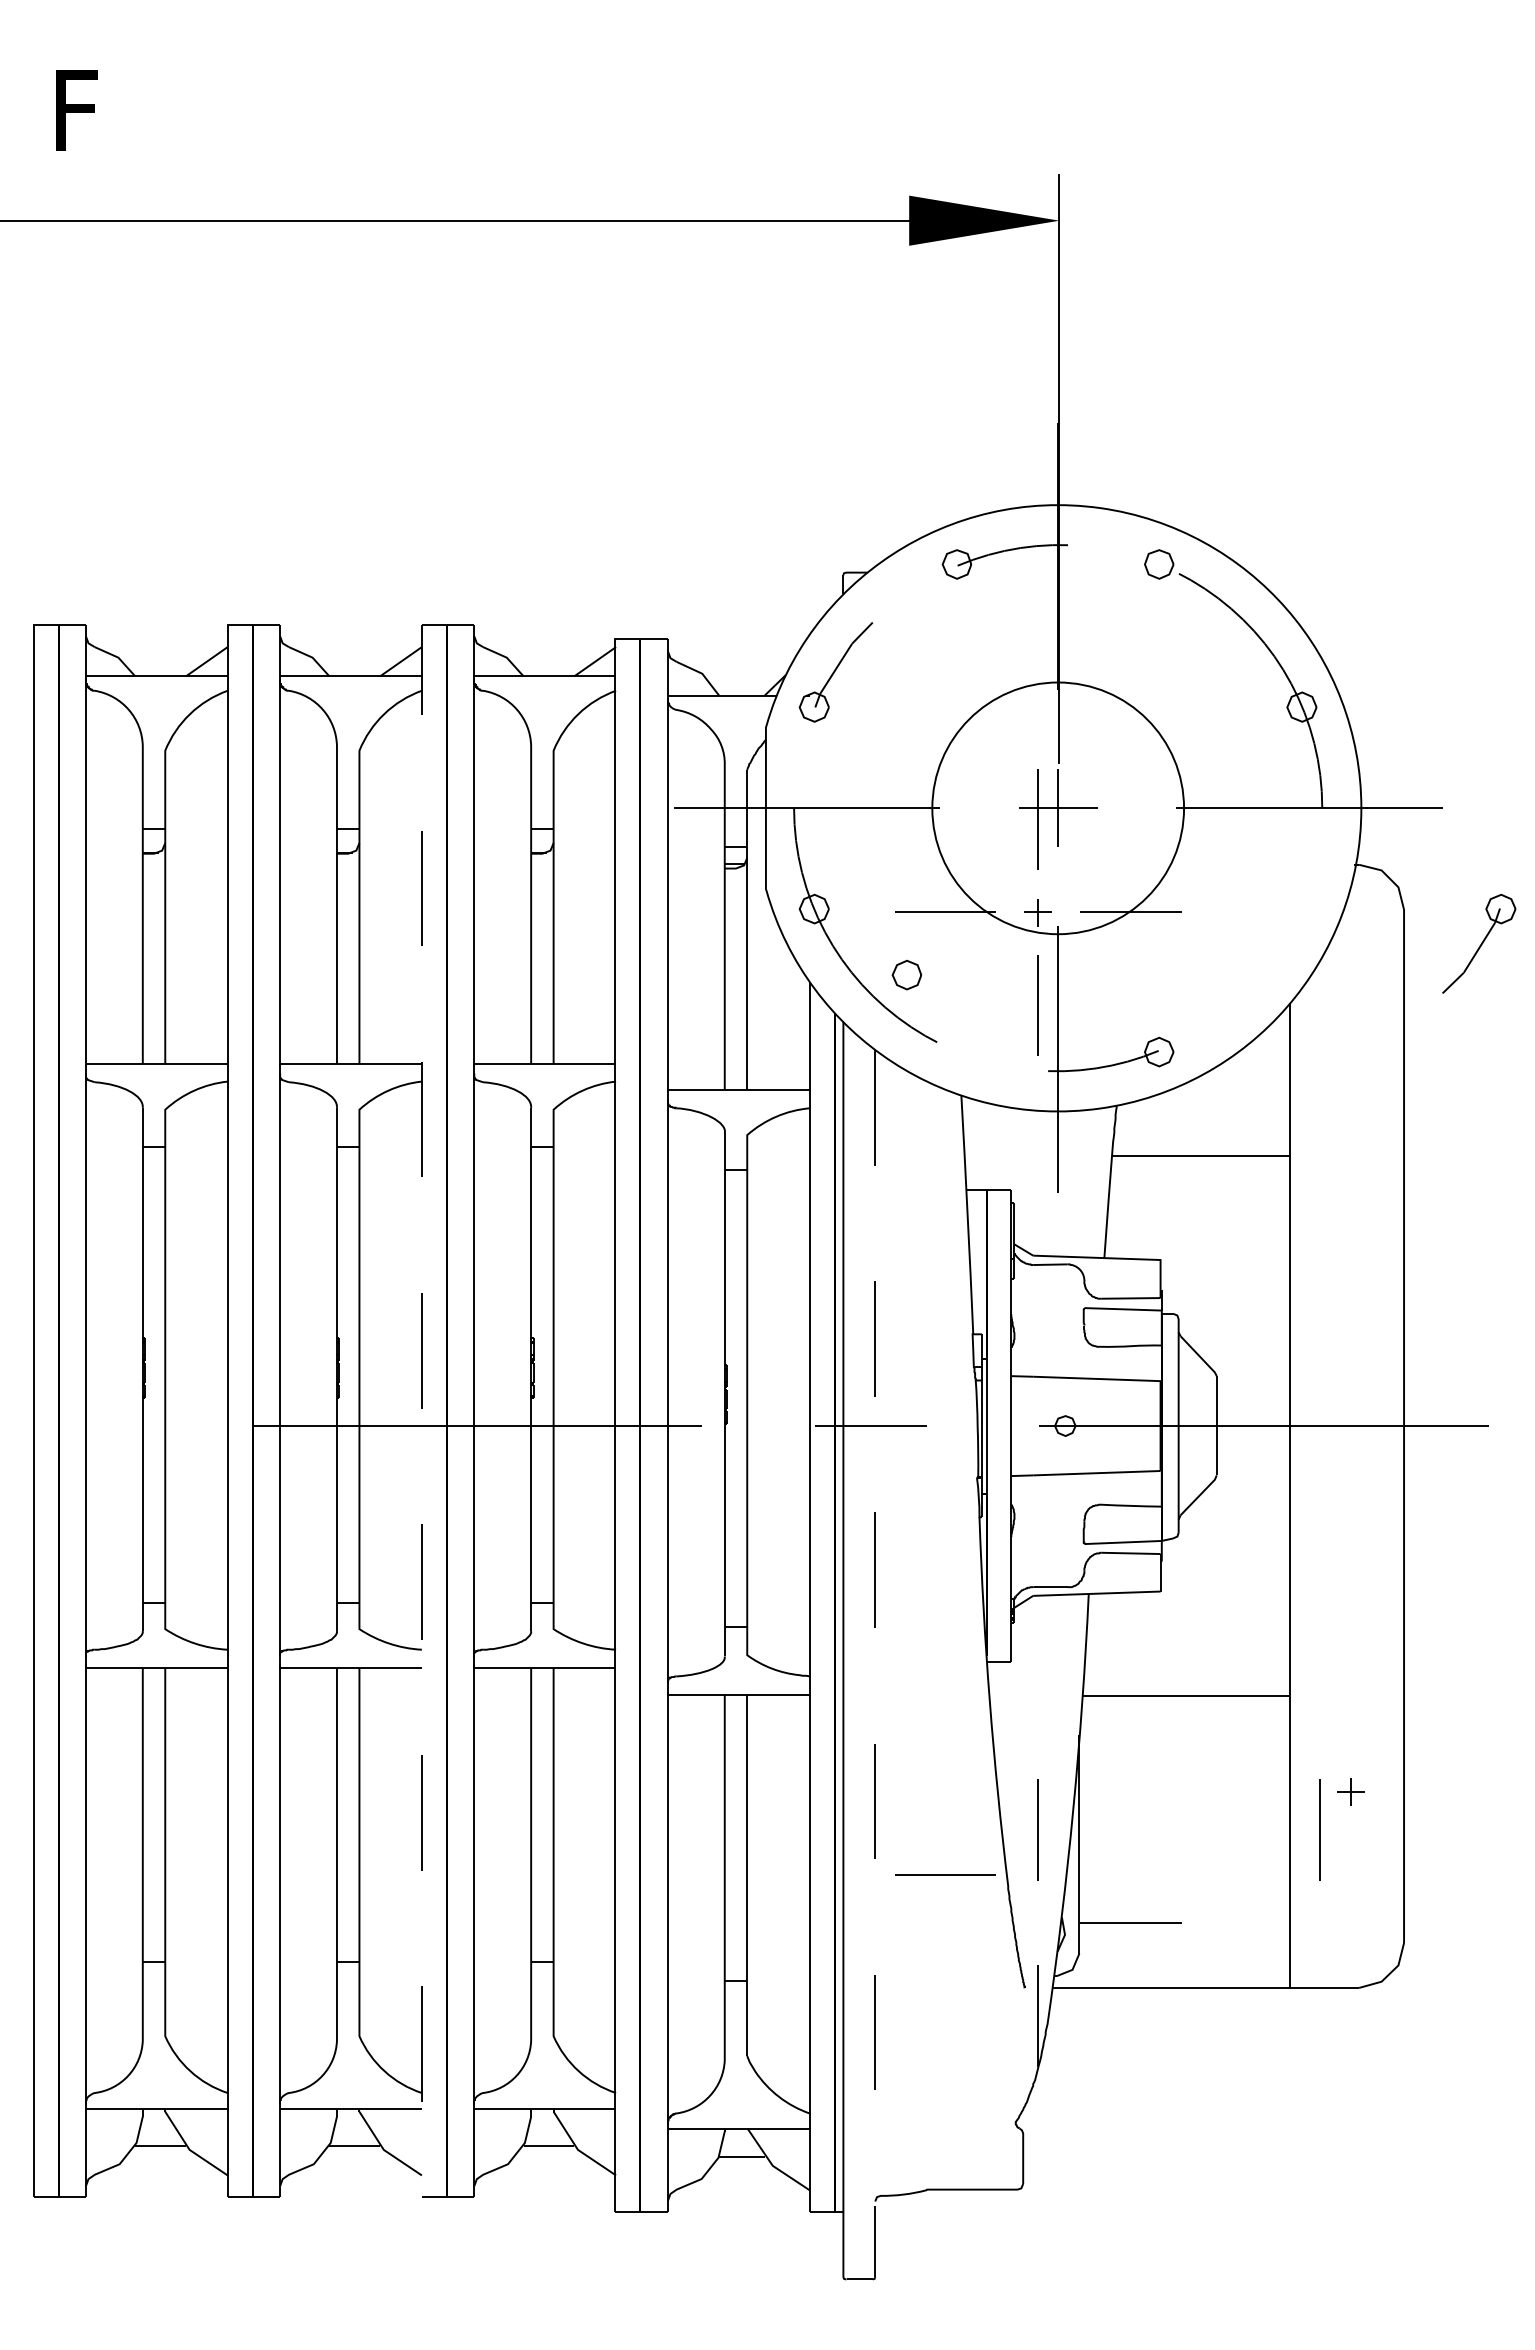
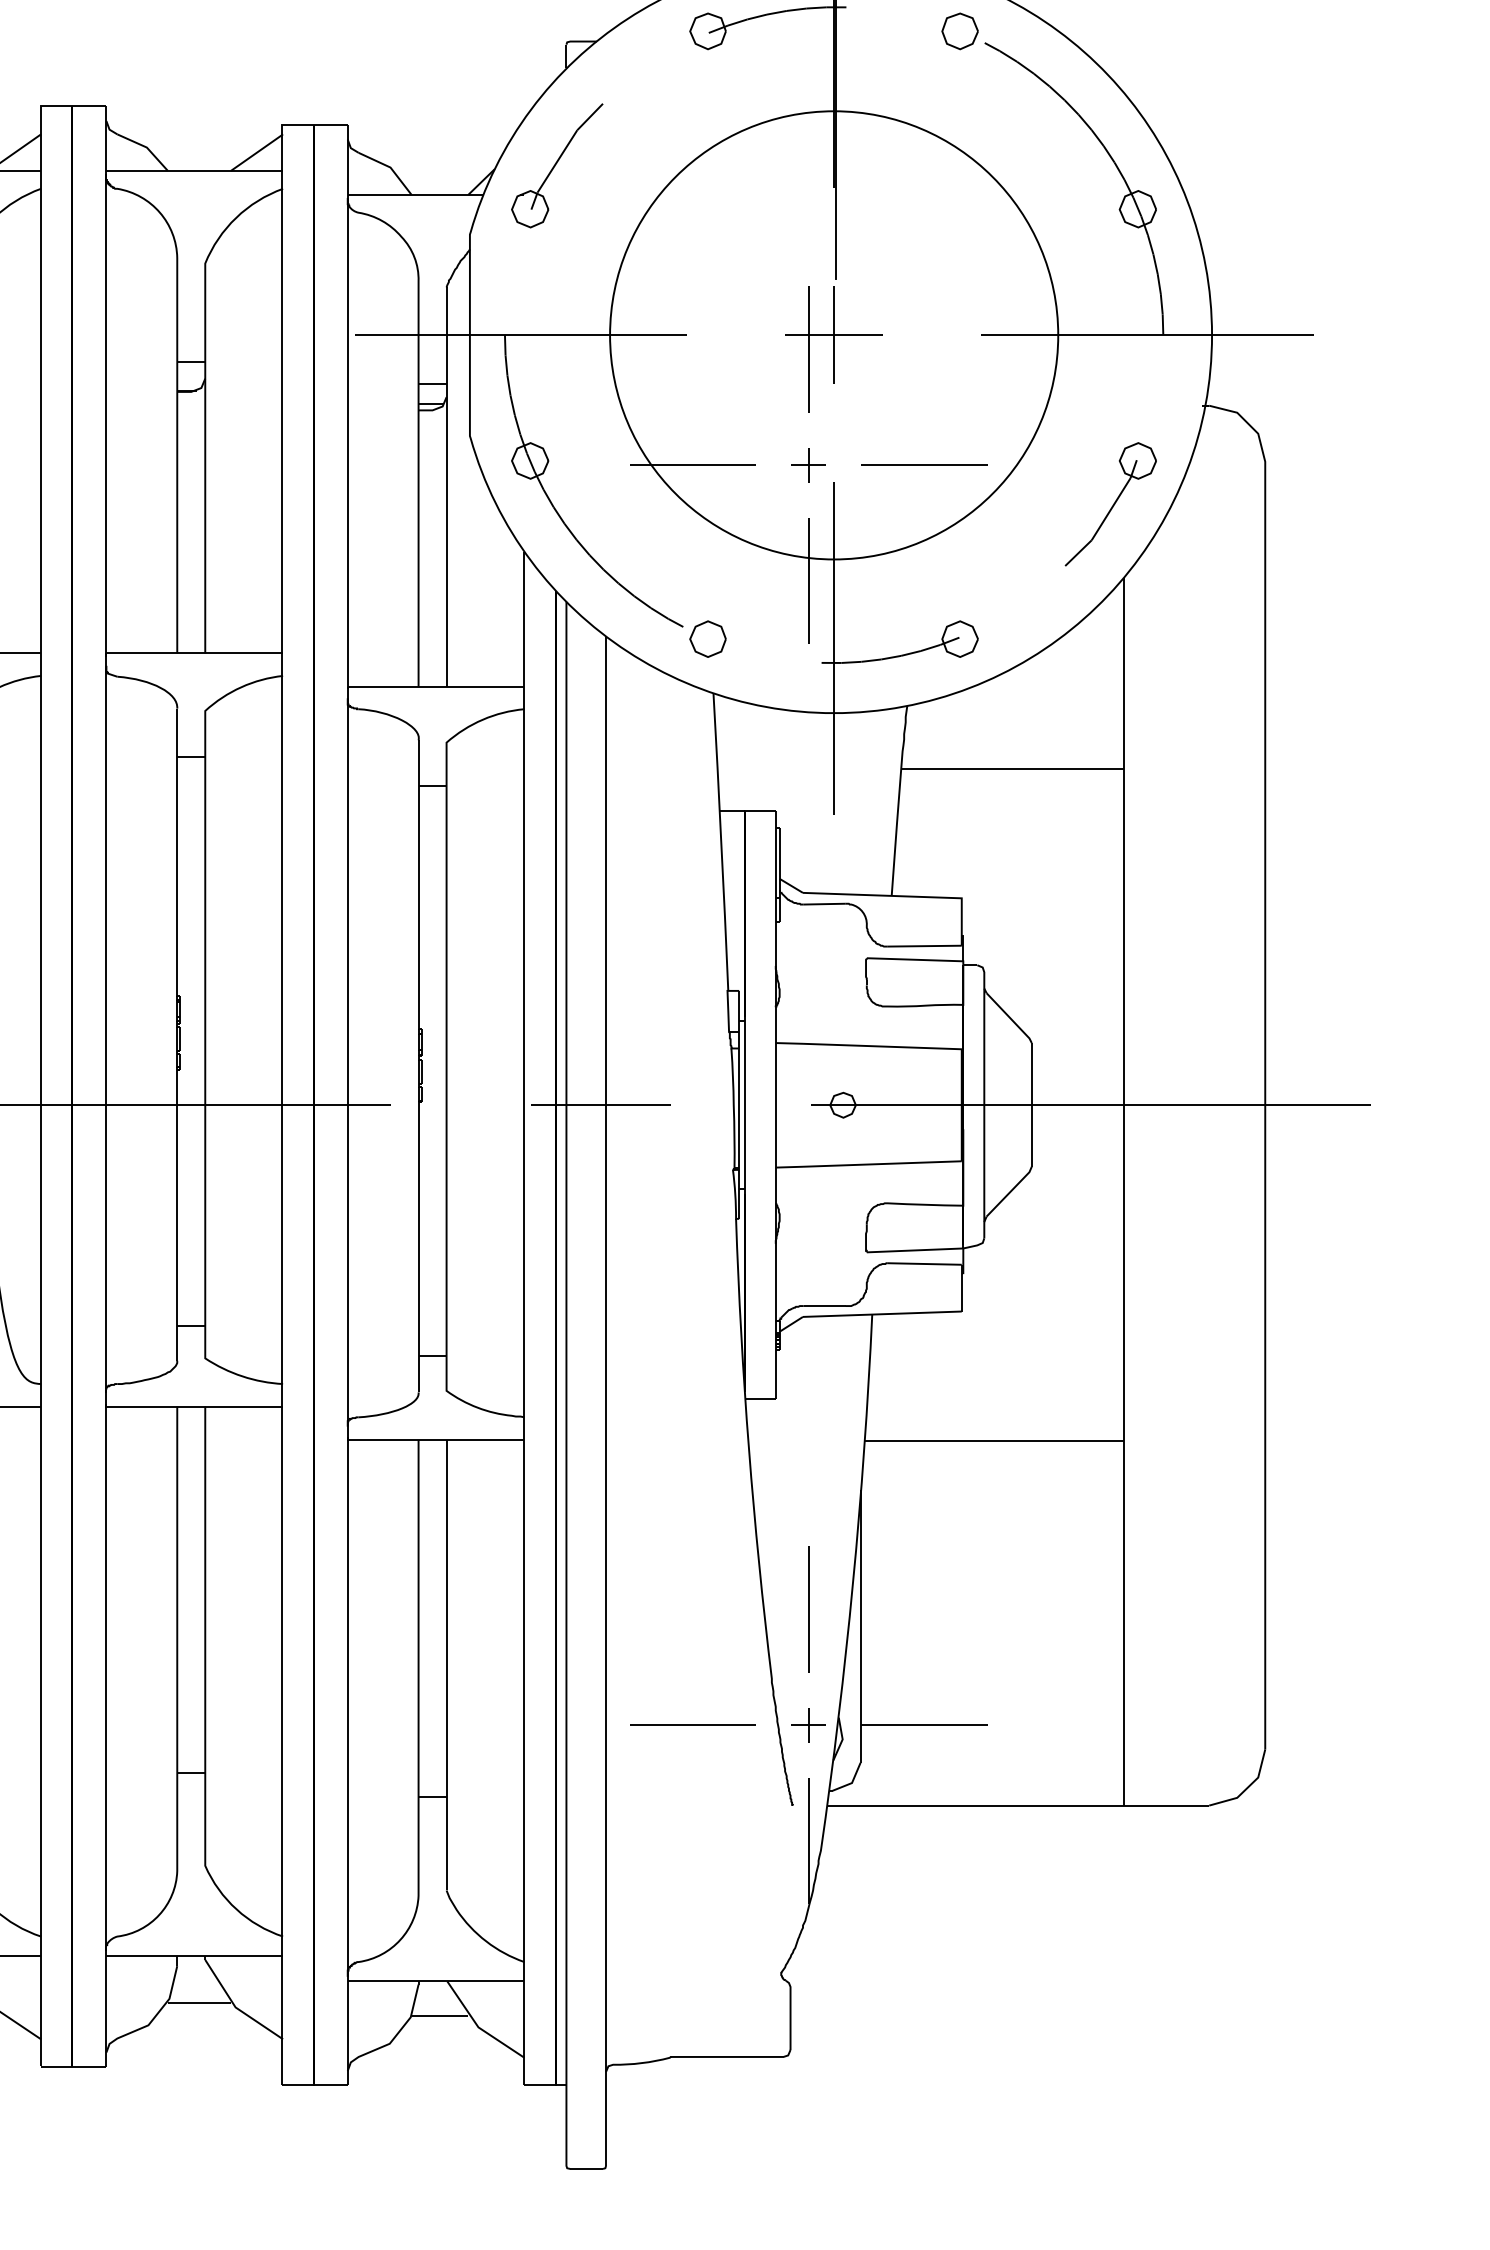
circle: (1057, 808) -> (833, 335), size x1.43
part: (1479, 943) -> (1111, 503), moved
part: (906, 975) -> (707, 639), moved
line: (421, 1398) -> (40, 1070), dashed -> solid
line: (875, 1664) -> (606, 1402), dashed -> solid
part: (1350, 1791) -> (808, 1724), moved
line: (1319, 1829) -> (1159, 1608), removed
line: (945, 1874) -> (693, 1724), moved

